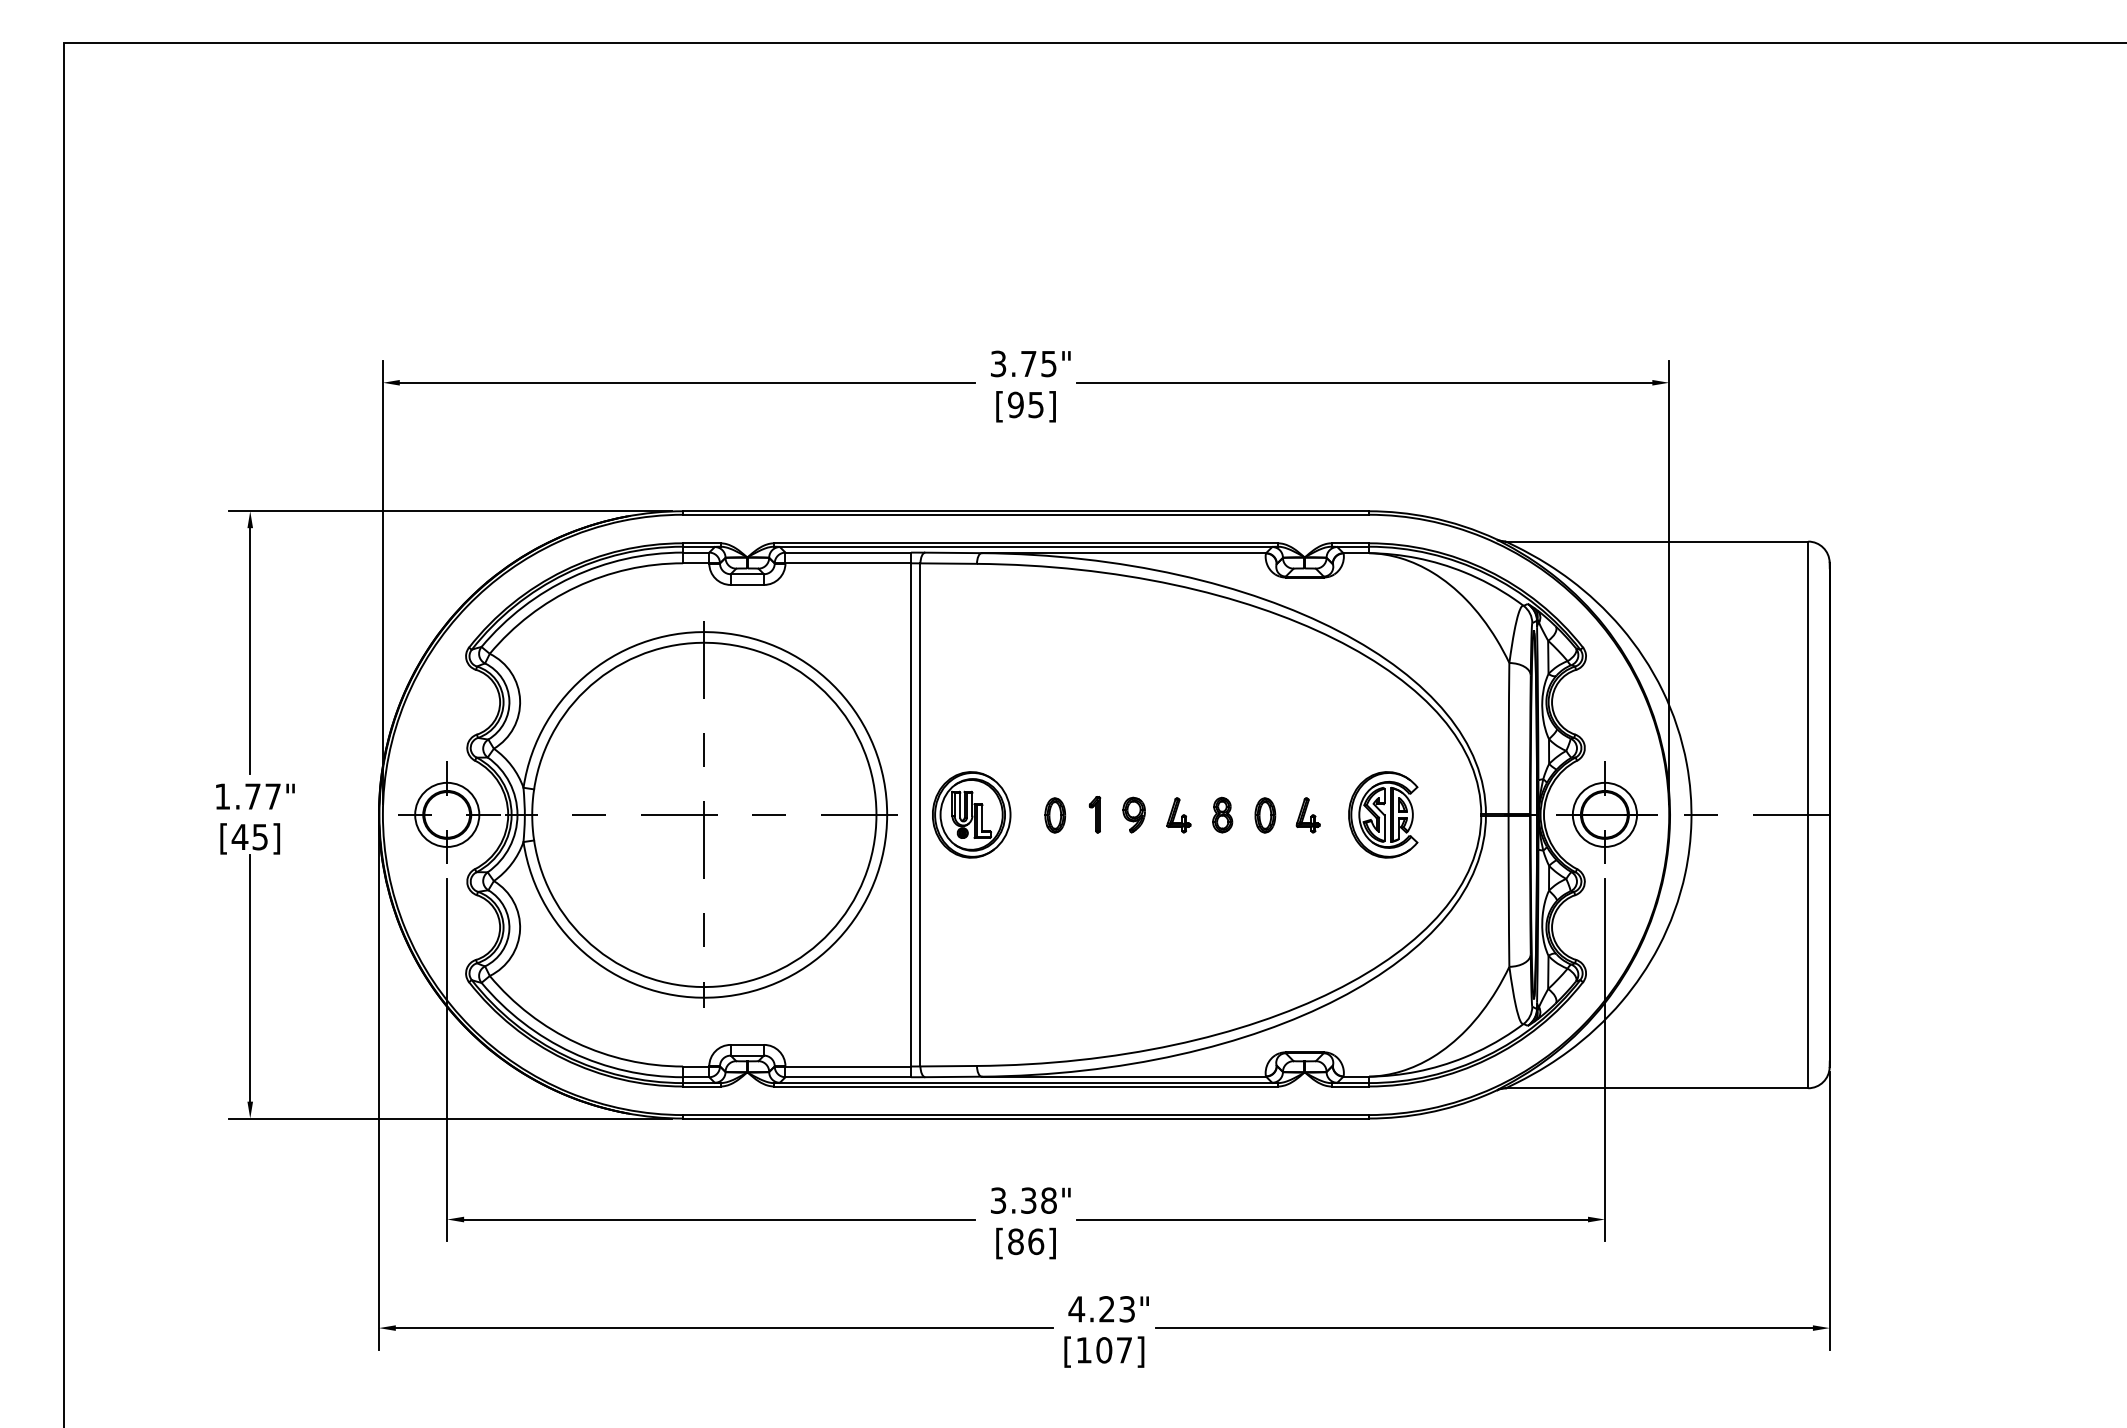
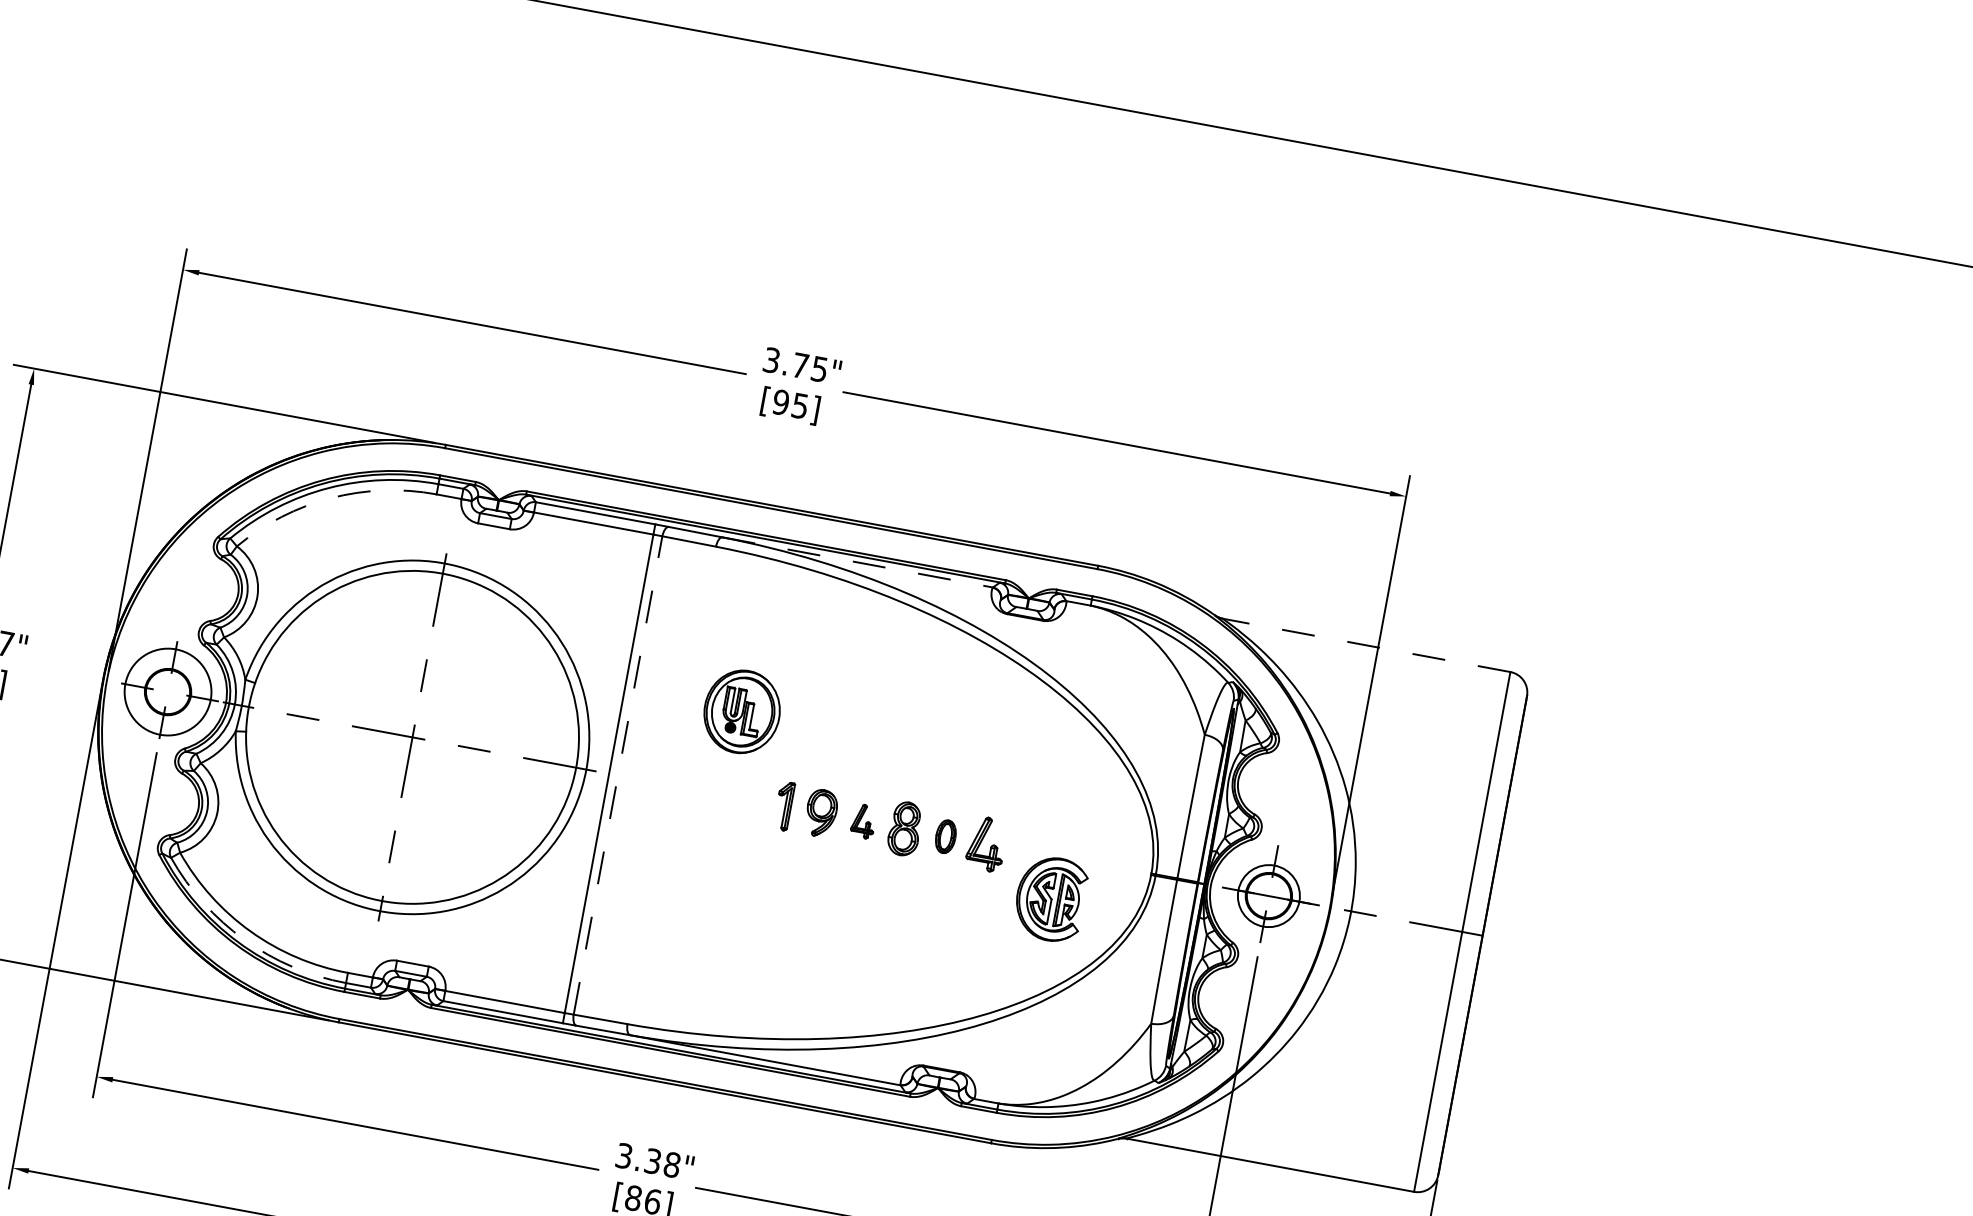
line: (1656, 541) -> (1366, 645), solid -> dashed
line: (1124, 553) -> (858, 562), solid -> dashed
arc: (576, 587) -> (331, 498), solid -> dashed
circle: (447, 814) -> (168, 691), size x1.4
line: (920, 814) -> (618, 775), solid -> dashed
part: (971, 814) -> (742, 711), moved
part: (1094, 814) -> (783, 805), size x1.4
part: (1133, 814) -> (820, 812), size x1.4
part: (1222, 814) -> (905, 828), size x1.6
part: (1383, 814) -> (1050, 898), moved
part: (1055, 815) -> (746, 799), removed
part: (1307, 815) -> (985, 844), size x1.6
arc: (571, 1052) -> (244, 939), solid -> dashed

